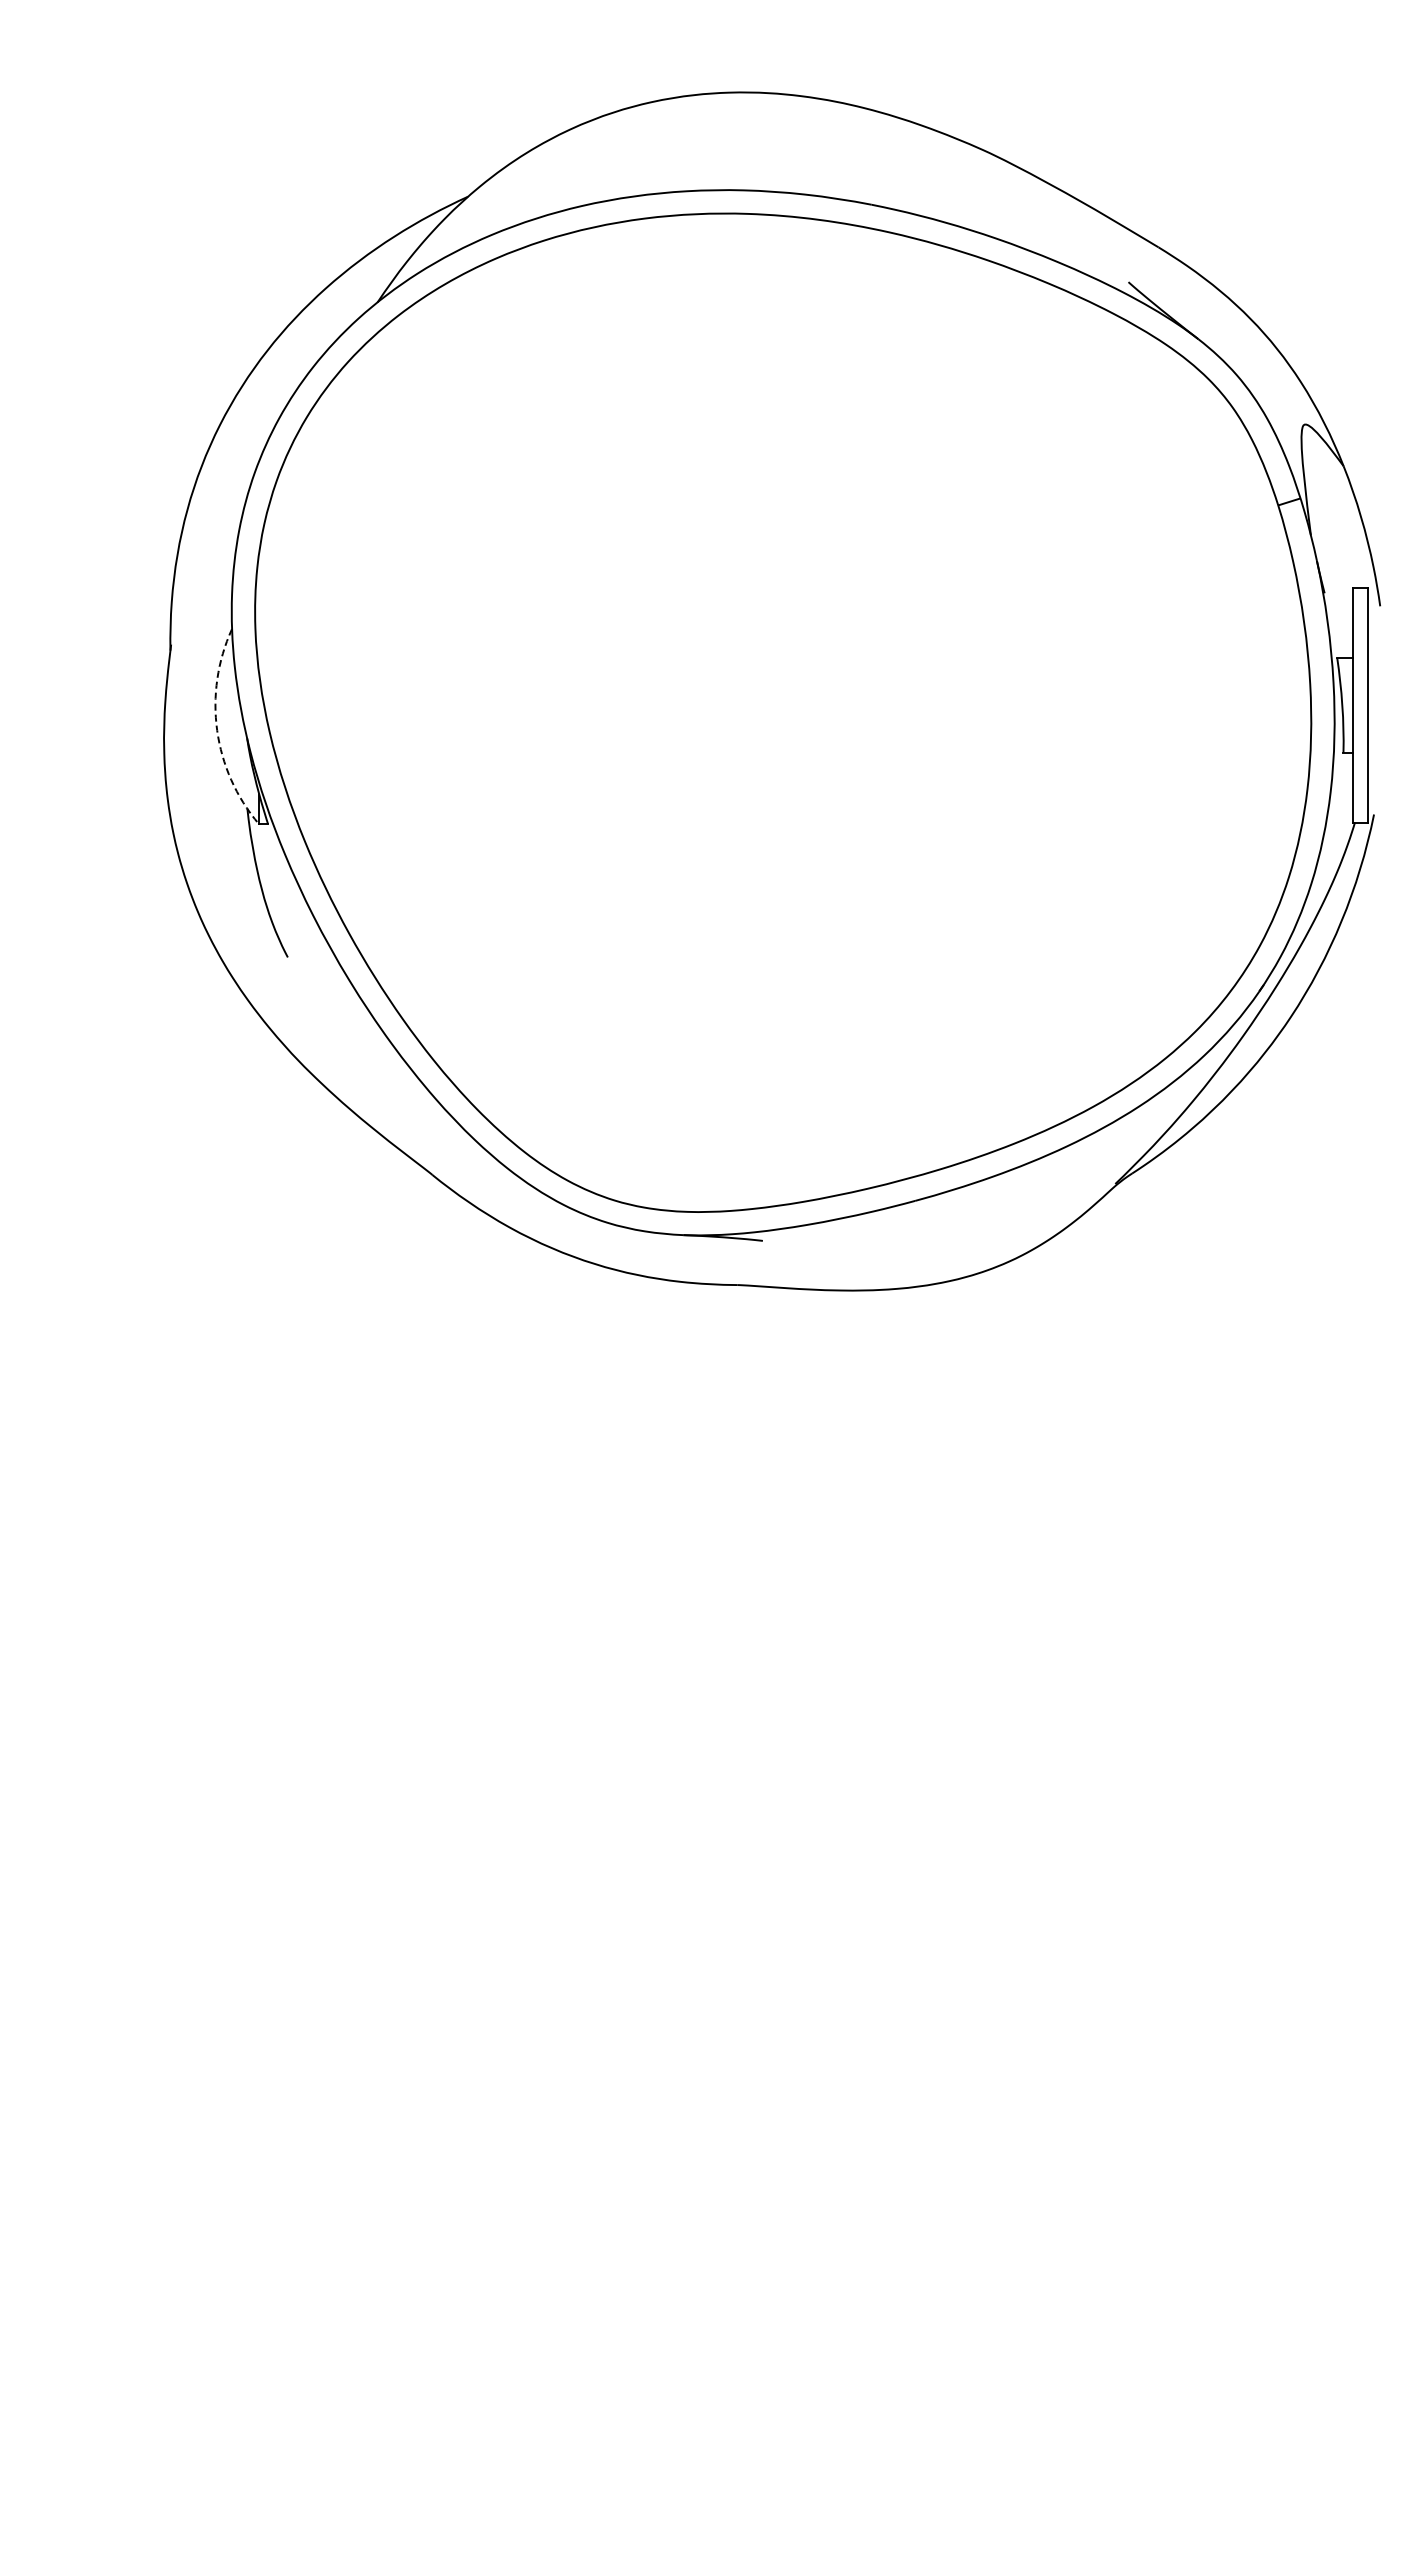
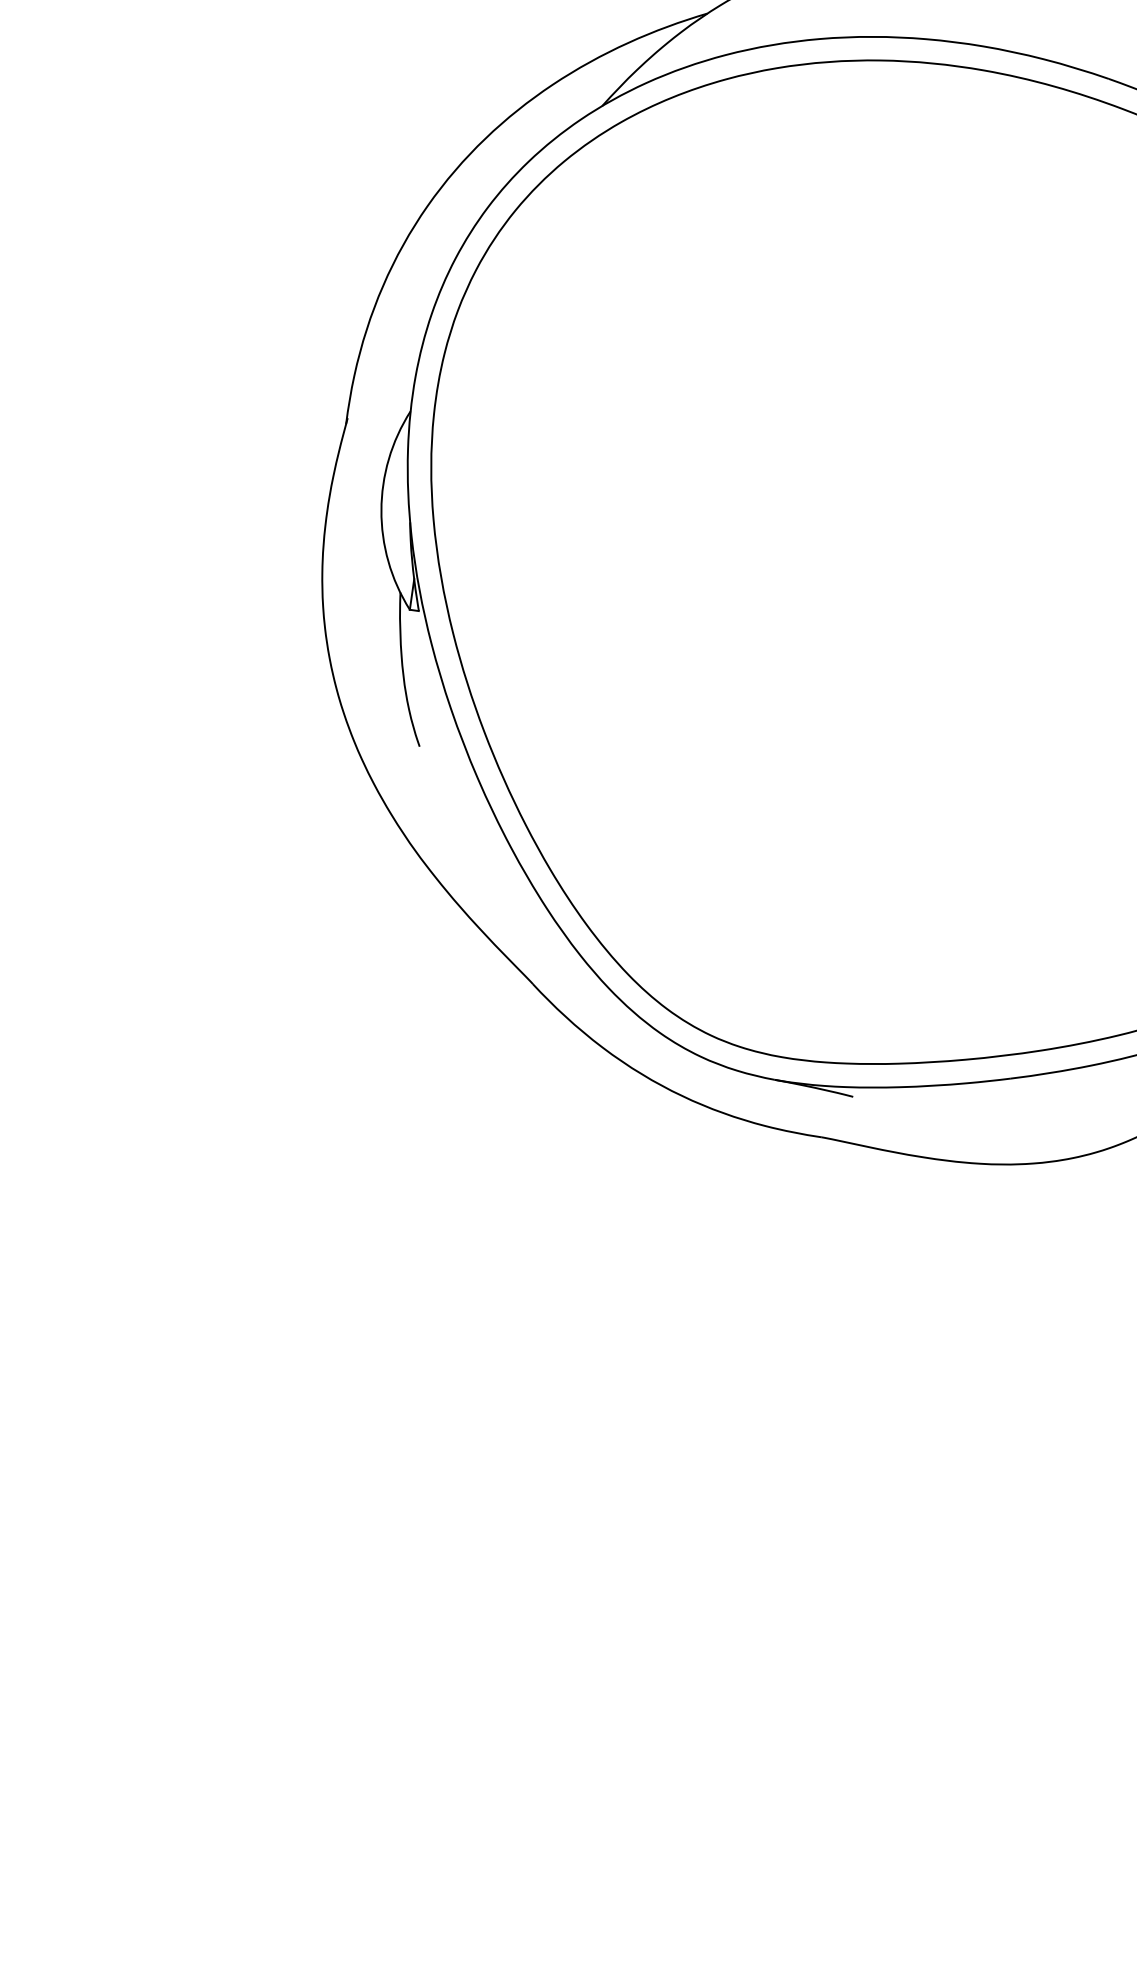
arc: (217, 730) -> (381, 510), dashed -> solid

